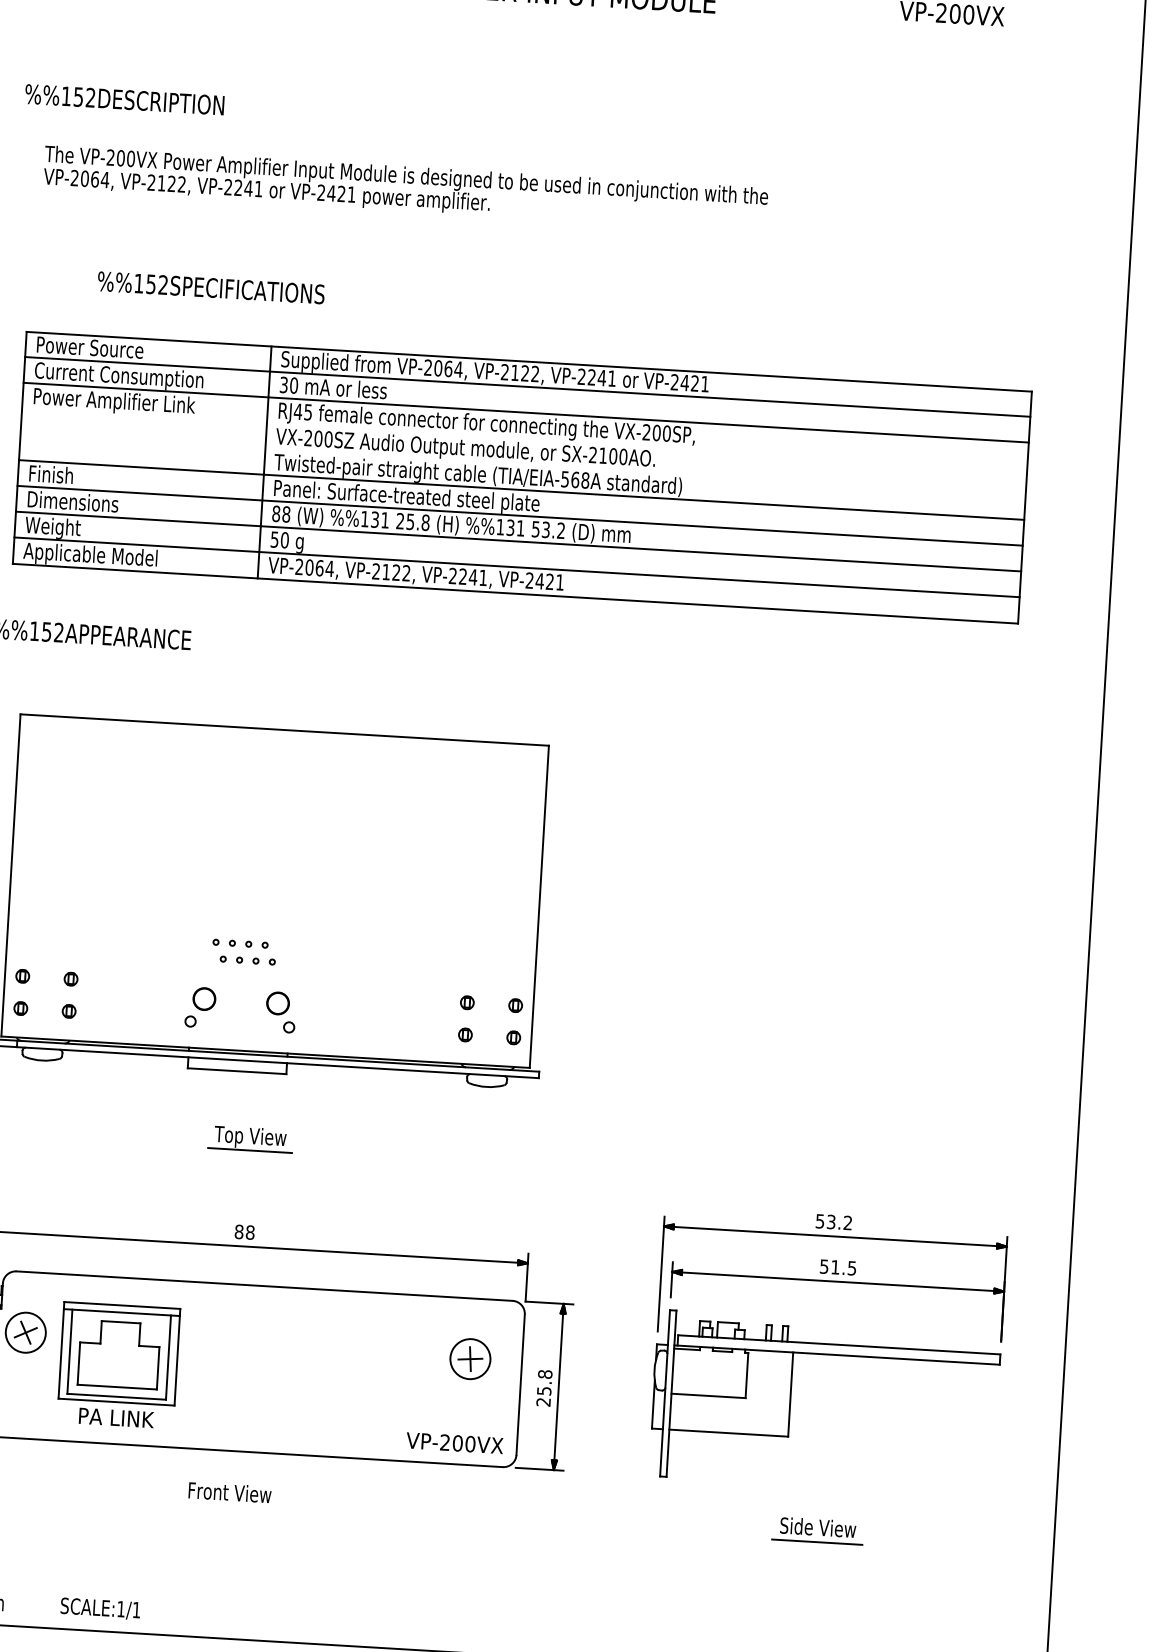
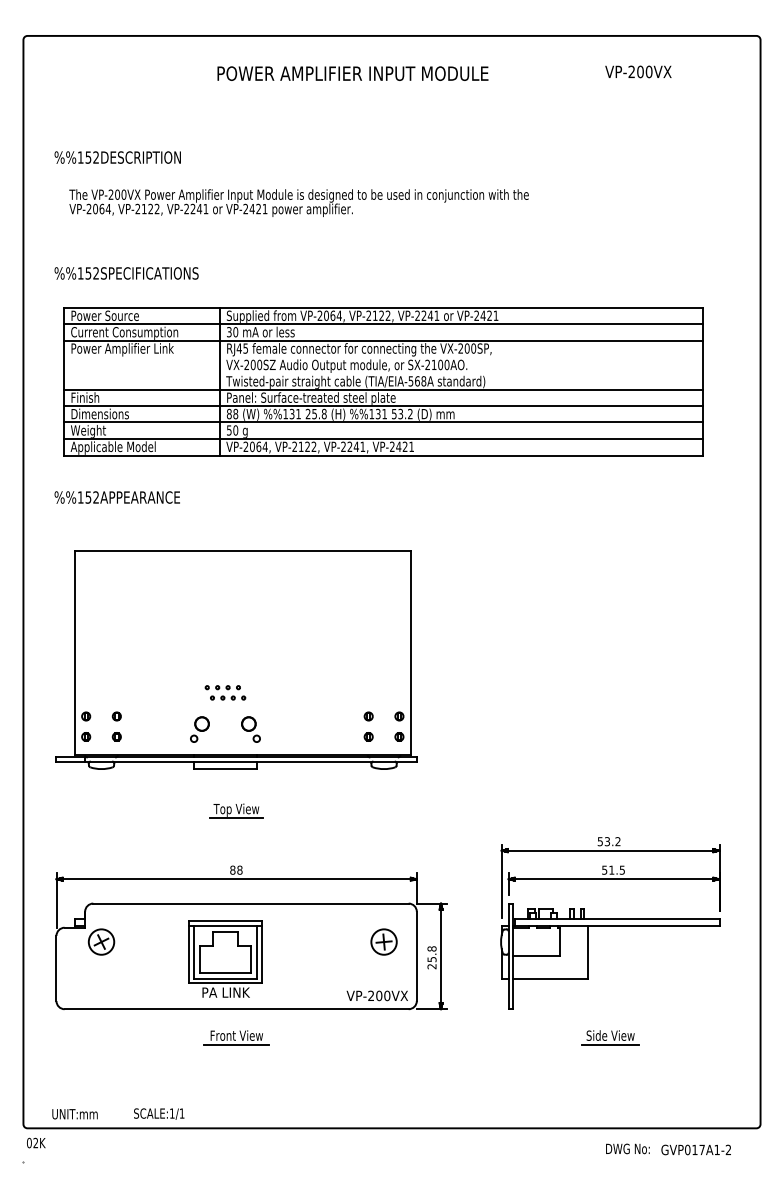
text: (211, 288) -> (126, 273), moved
part: (118, 1364) -> (225, 958), moved
line: (228, 1506) -> (236, 1044), added

